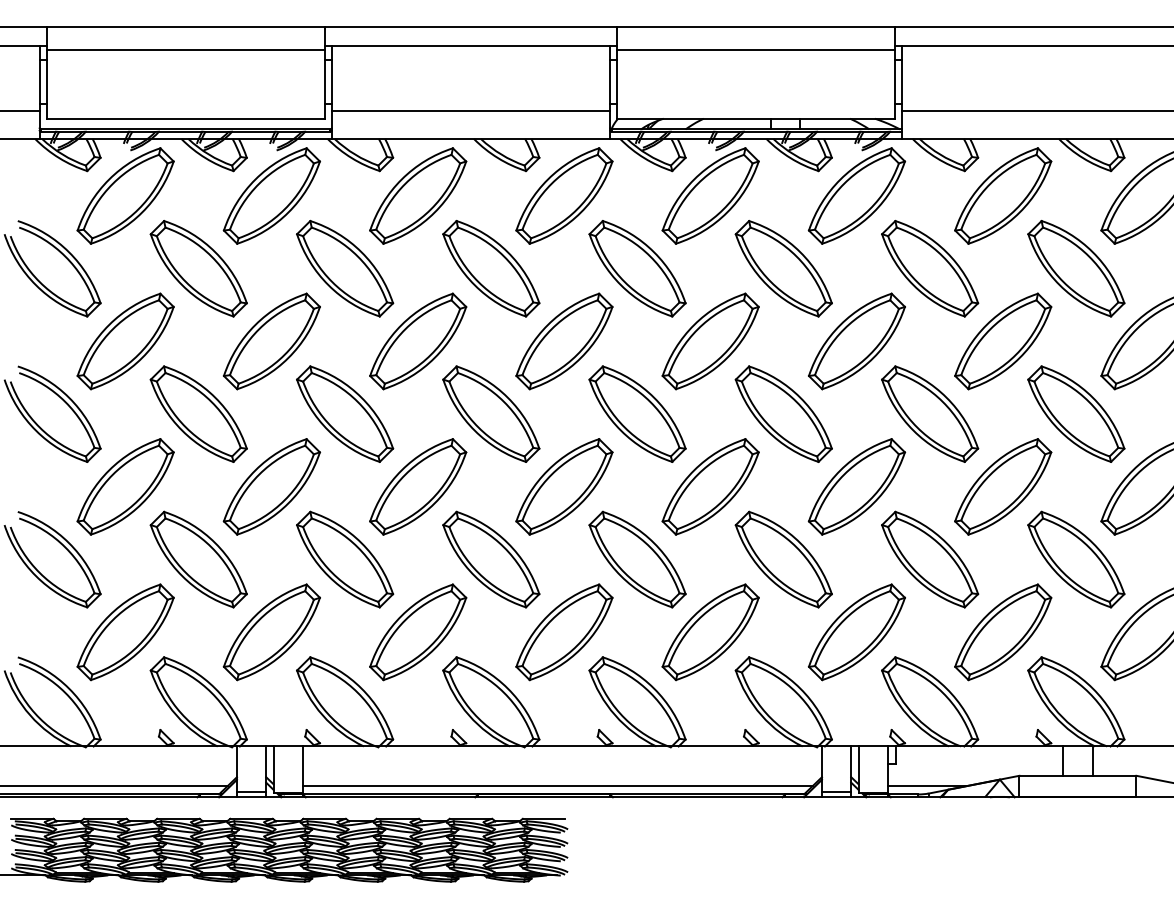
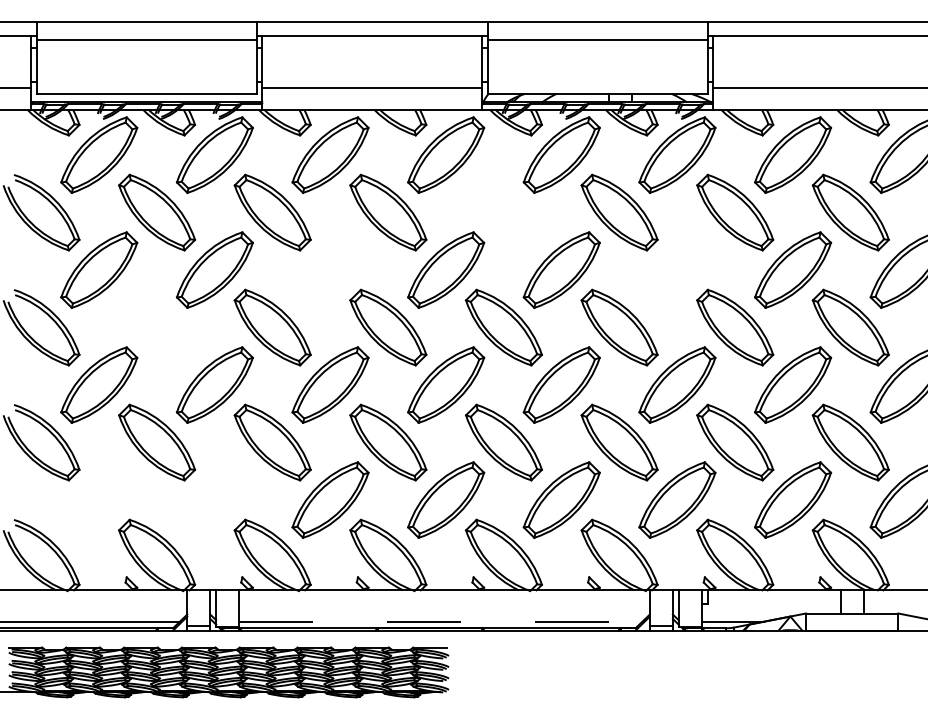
part: (637, 268) -> (503, 212), removed
part: (418, 341) -> (330, 270), removed
part: (856, 341) -> (677, 270), removed
part: (198, 413) -> (156, 327), removed
part: (125, 632) -> (99, 500), removed
part: (271, 632) -> (214, 500), removed
line: (557, 786) -> (440, 621), solid -> dashed

